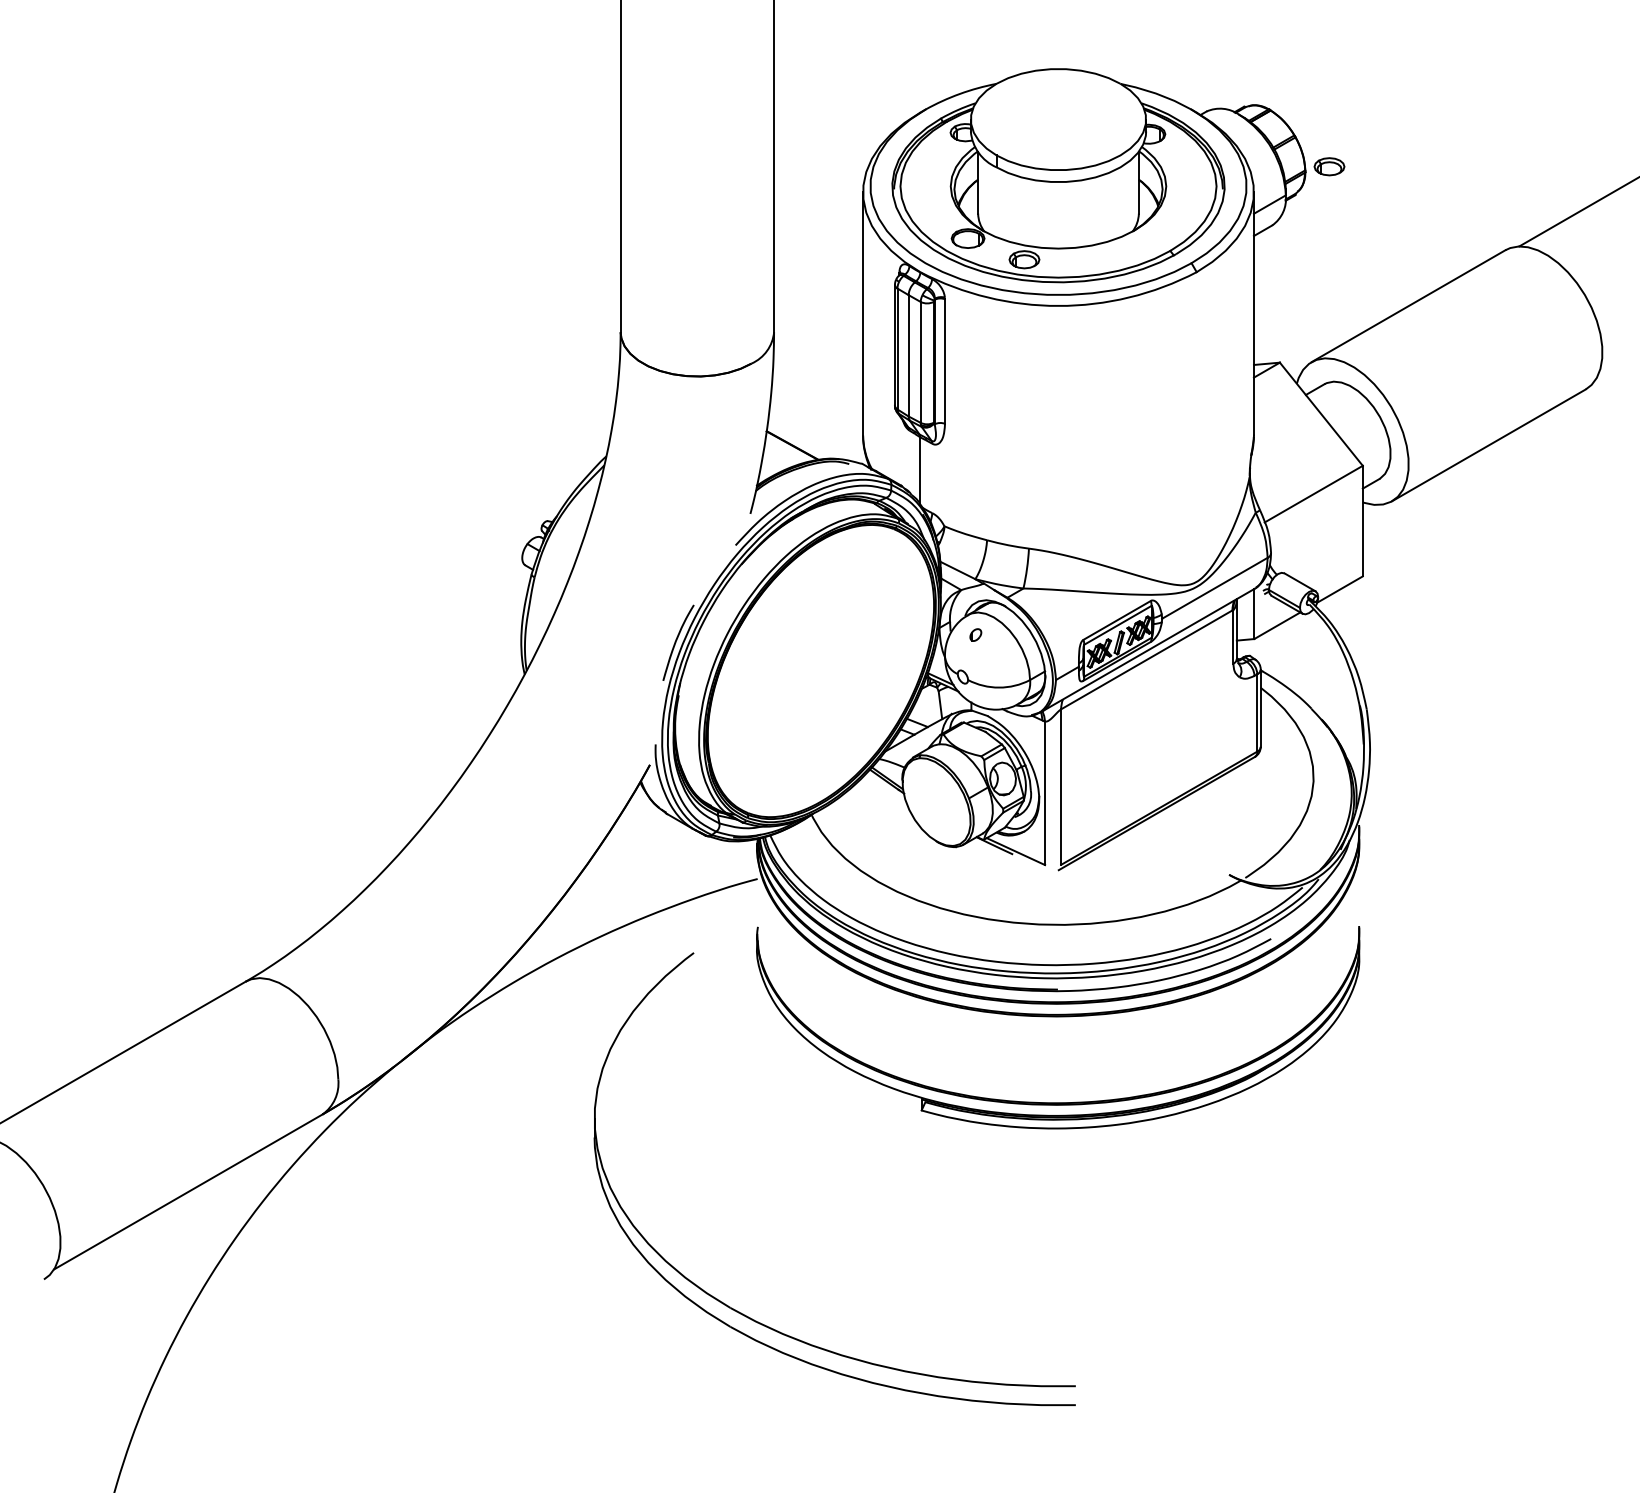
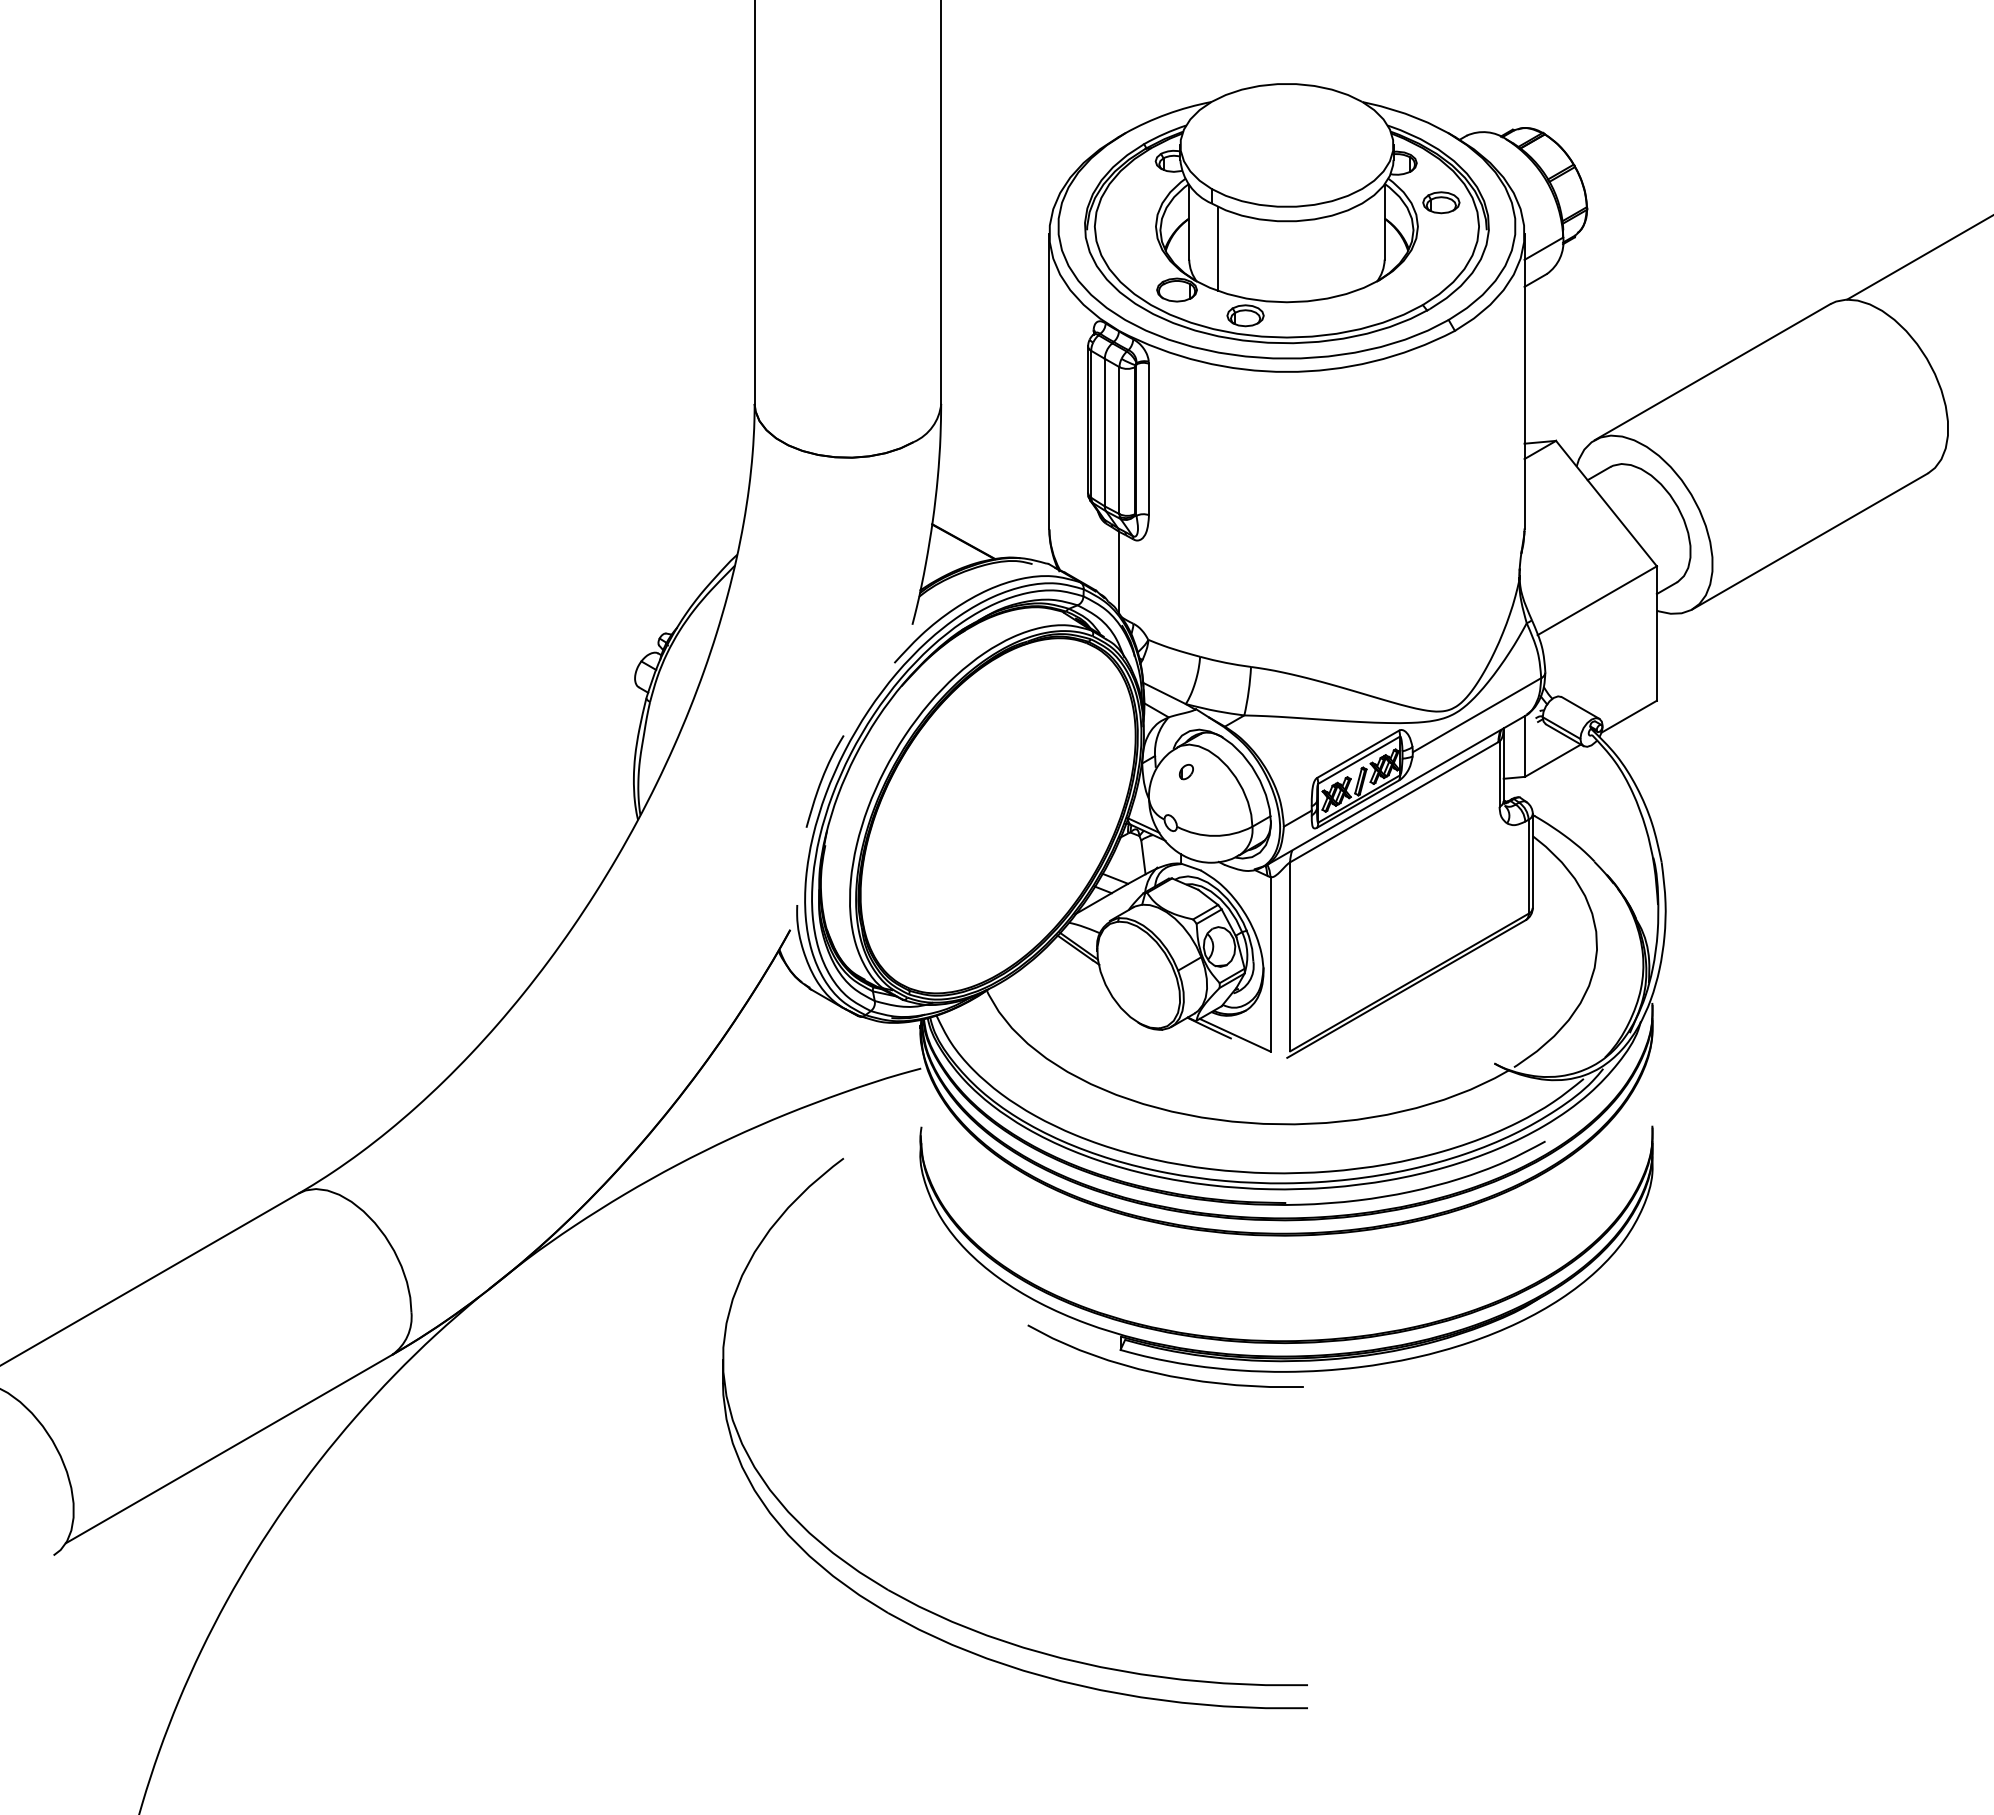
part: (1329, 166) -> (1441, 202), moved
line: (1001, 204) -> (1217, 248), added
curve: (953, 1129) -> (1159, 1372), added

